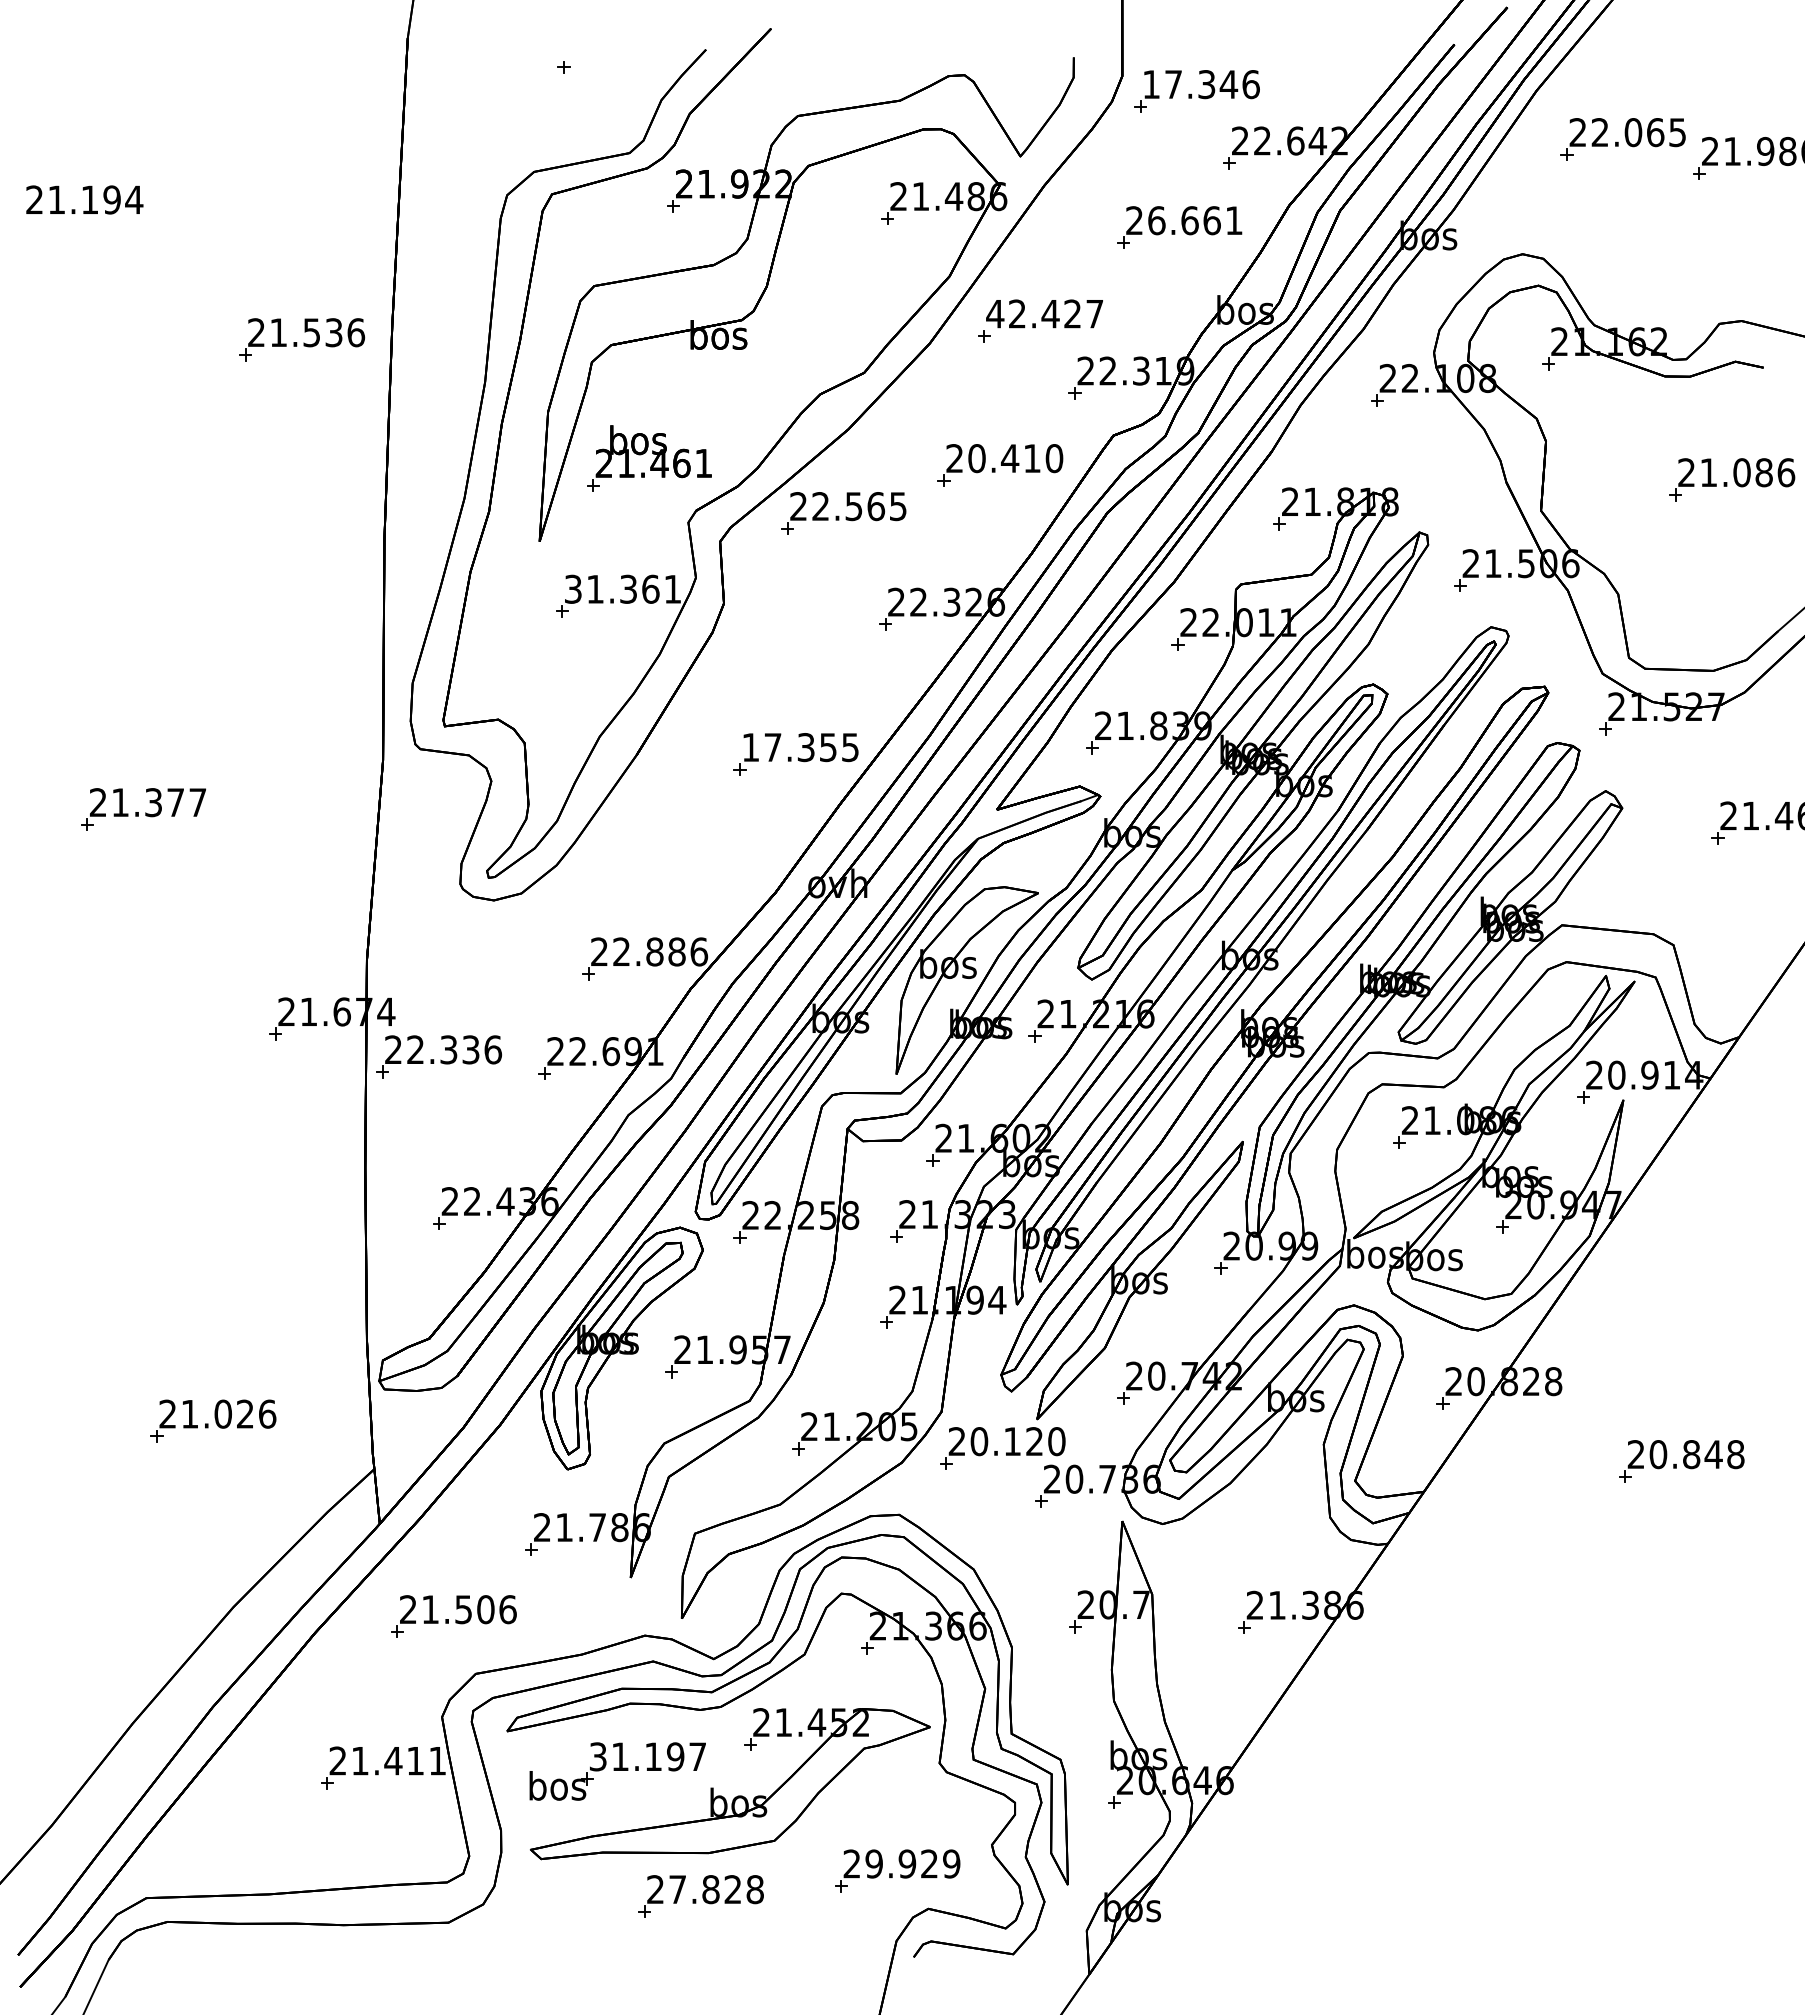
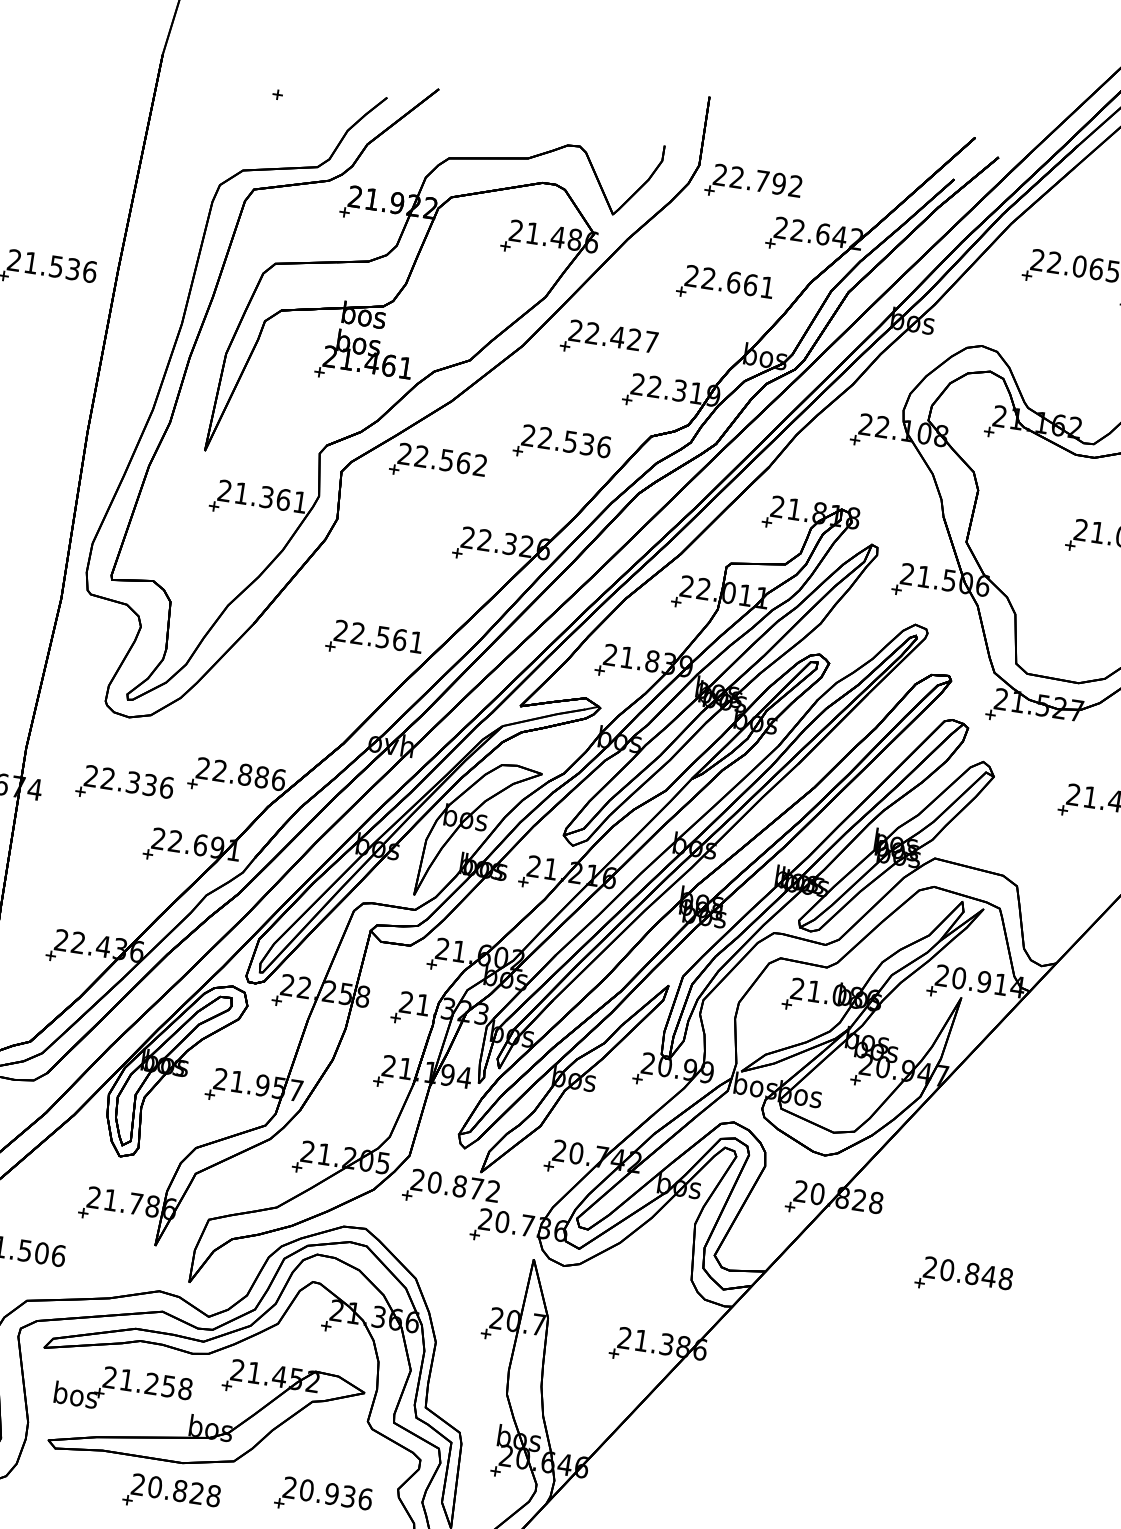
text: (1201, 84) -> (758, 180), 17.346 -> 22.792
text: (1156, 220) -> (708, 278), 26.661 -> 22.661
text: (995, 313) -> (576, 330), 42.427 -> 22.427
part: (649, 458) -> (365, 358), moved
text: (1015, 458) -> (574, 442), 20.410 -> 22.536
text: (897, 506) -> (479, 465), 22.565 -> 22.562
text: (572, 589) -> (224, 491), 31.361 -> 21.361
text: (800, 747) -> (378, 636), 17.355 -> 22.561
part: (438, 1056) -> (124, 786), moved
text: (1034, 1441) -> (476, 1188), 20.120 -> 20.872
text: (647, 1756) -> (147, 1382), 31.197 -> 21.258
text: (912, 1863) -> (335, 1494), 29.929 -> 20.936
text: (677, 1889) -> (154, 1487), 27.828 -> 20.828

